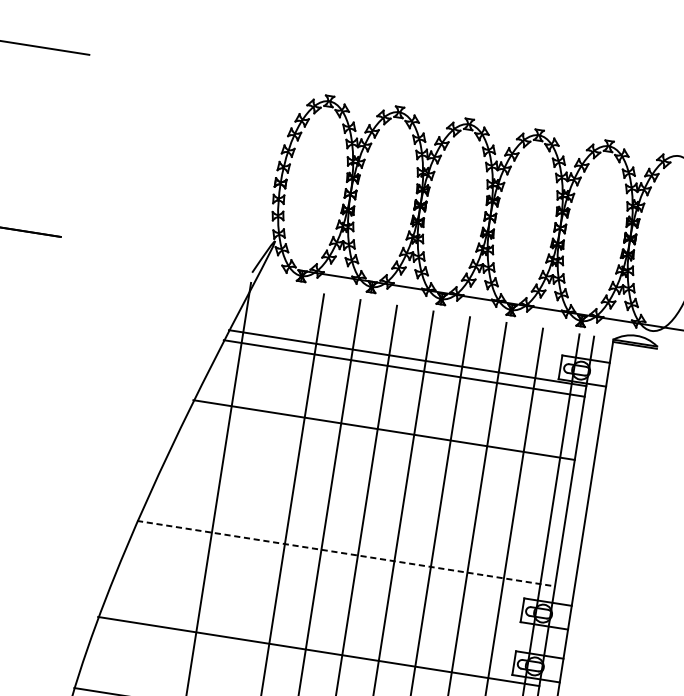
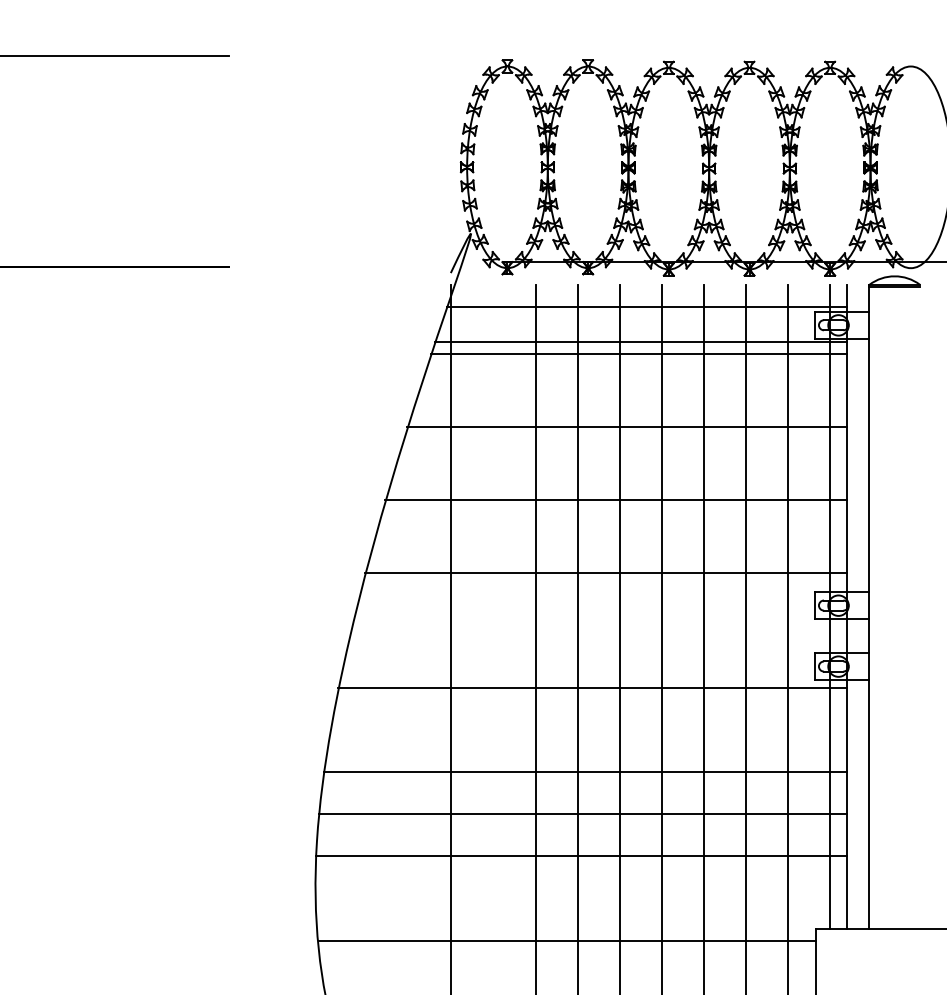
line: (417, 328) -> (646, 306), added
line: (365, 491) -> (616, 499), added
line: (346, 553) -> (606, 572), dashed -> solid

